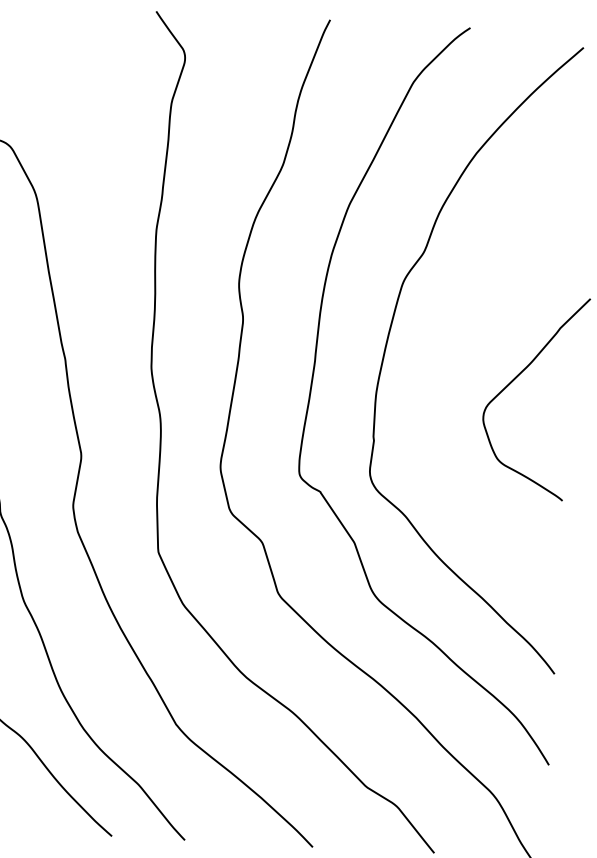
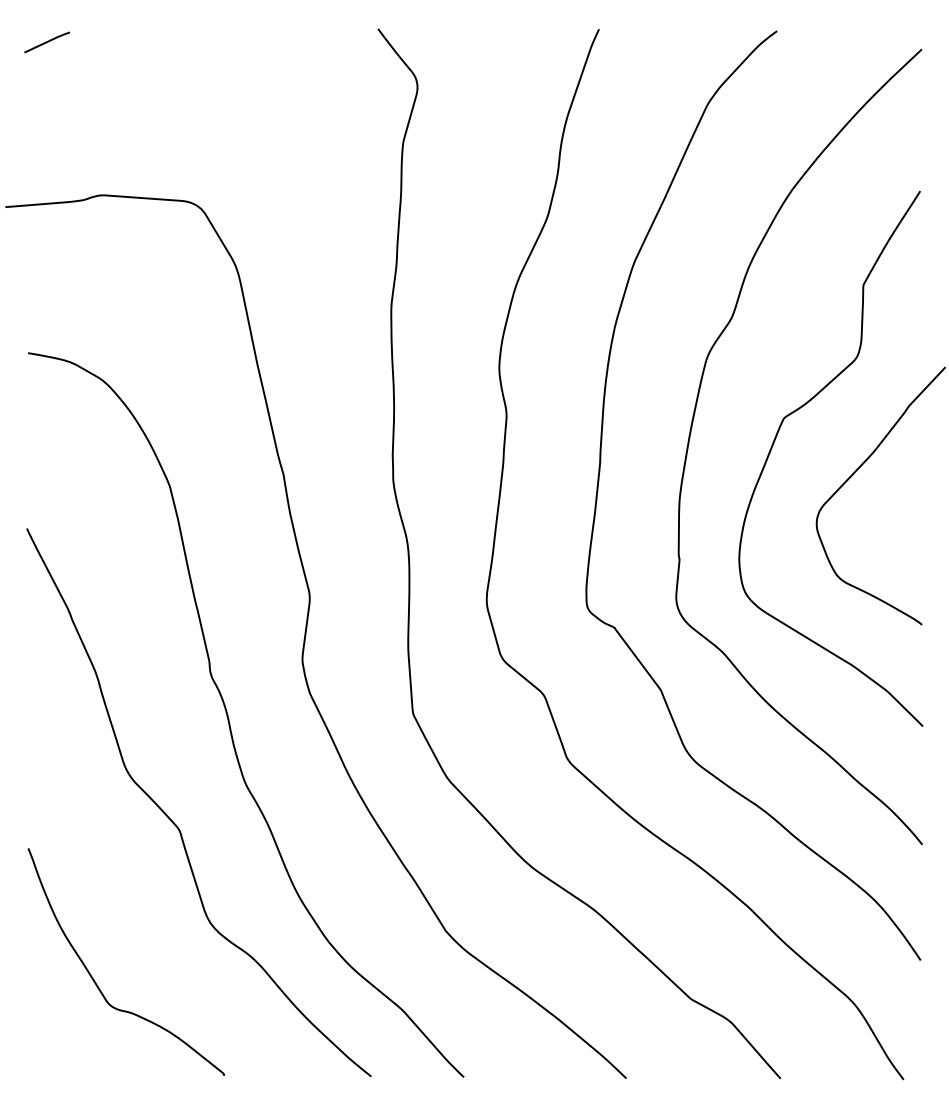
curve: (455, 347) -> (777, 436), added

